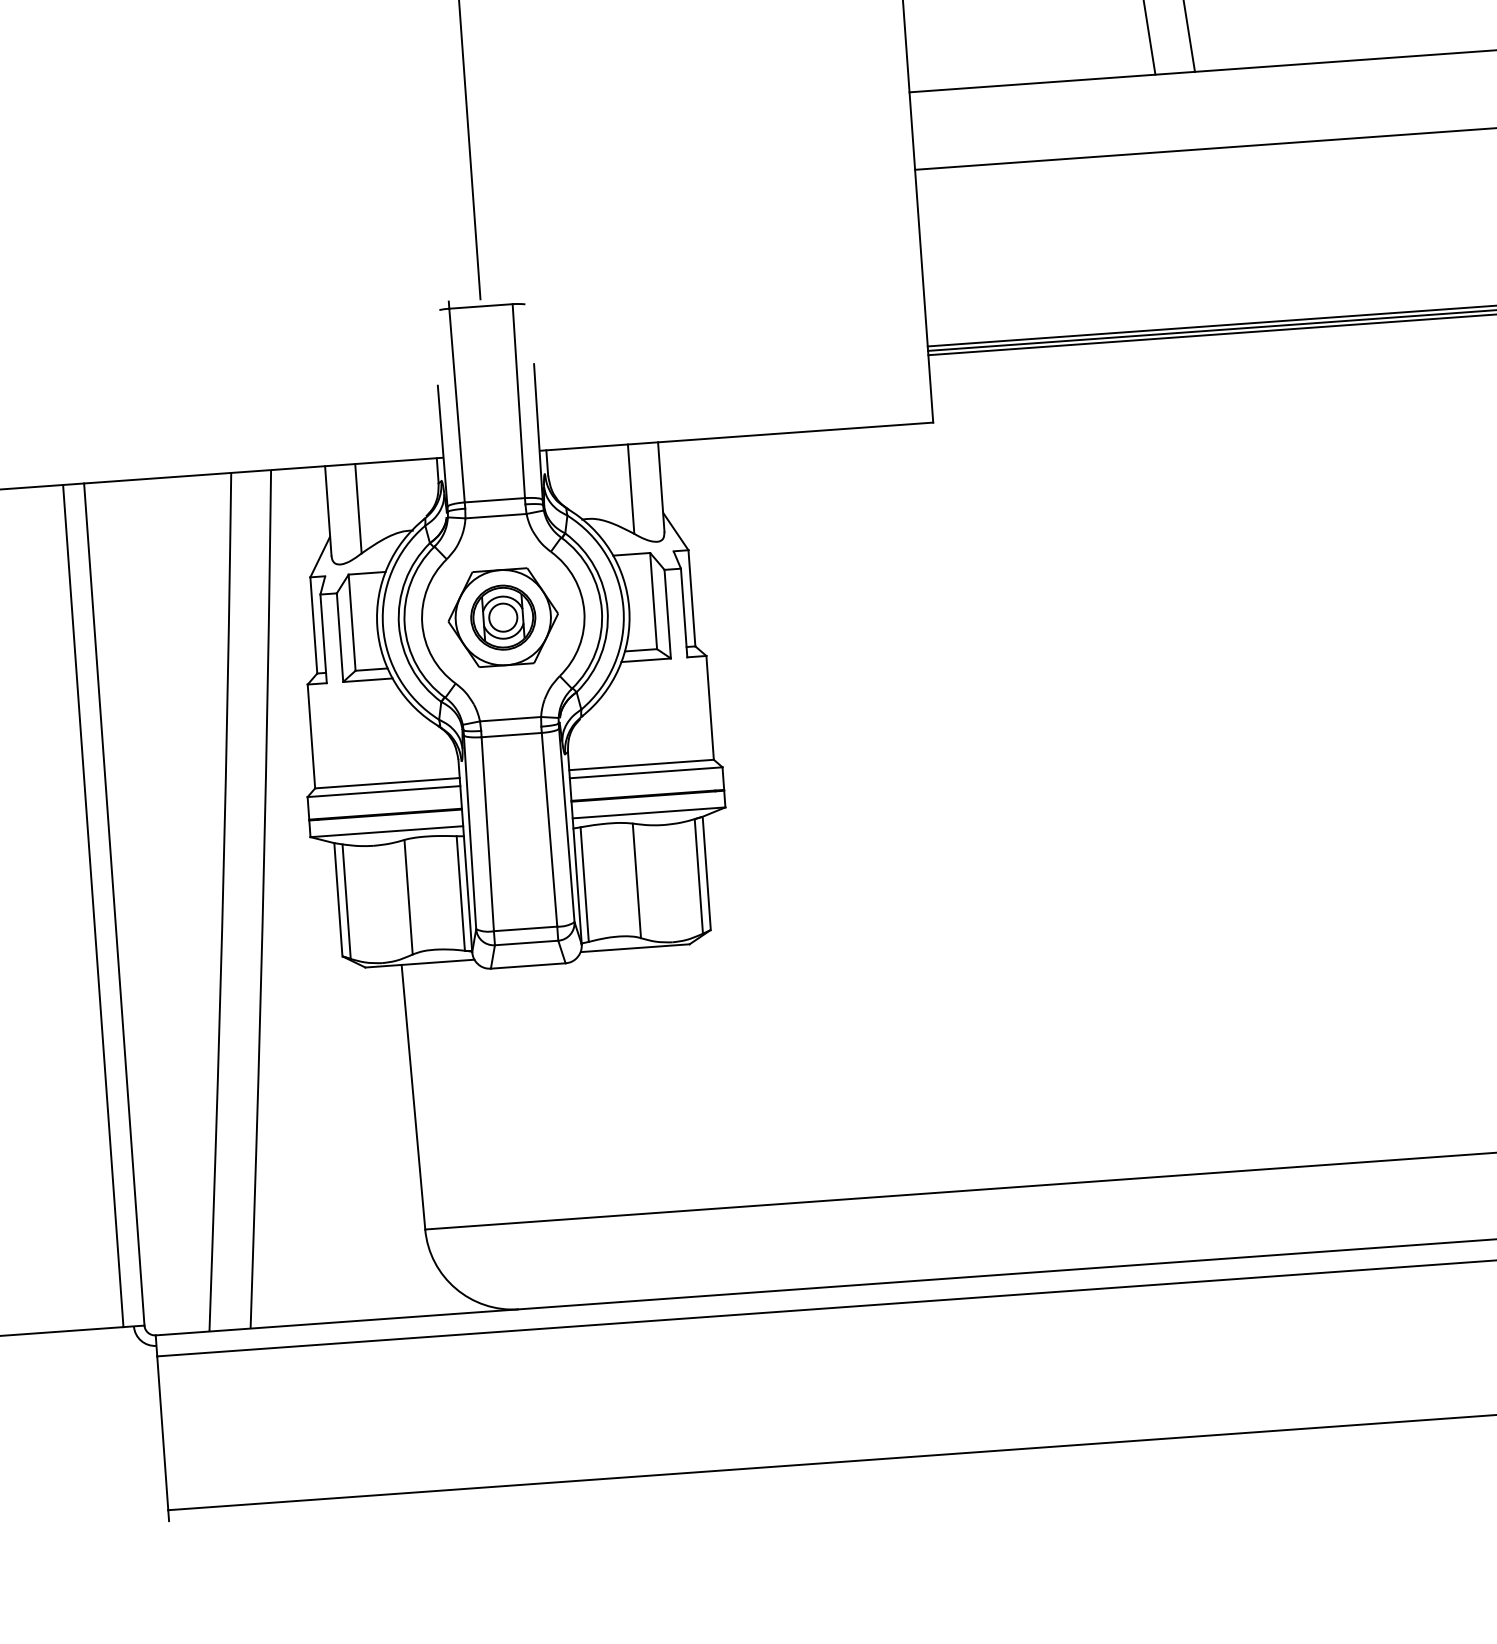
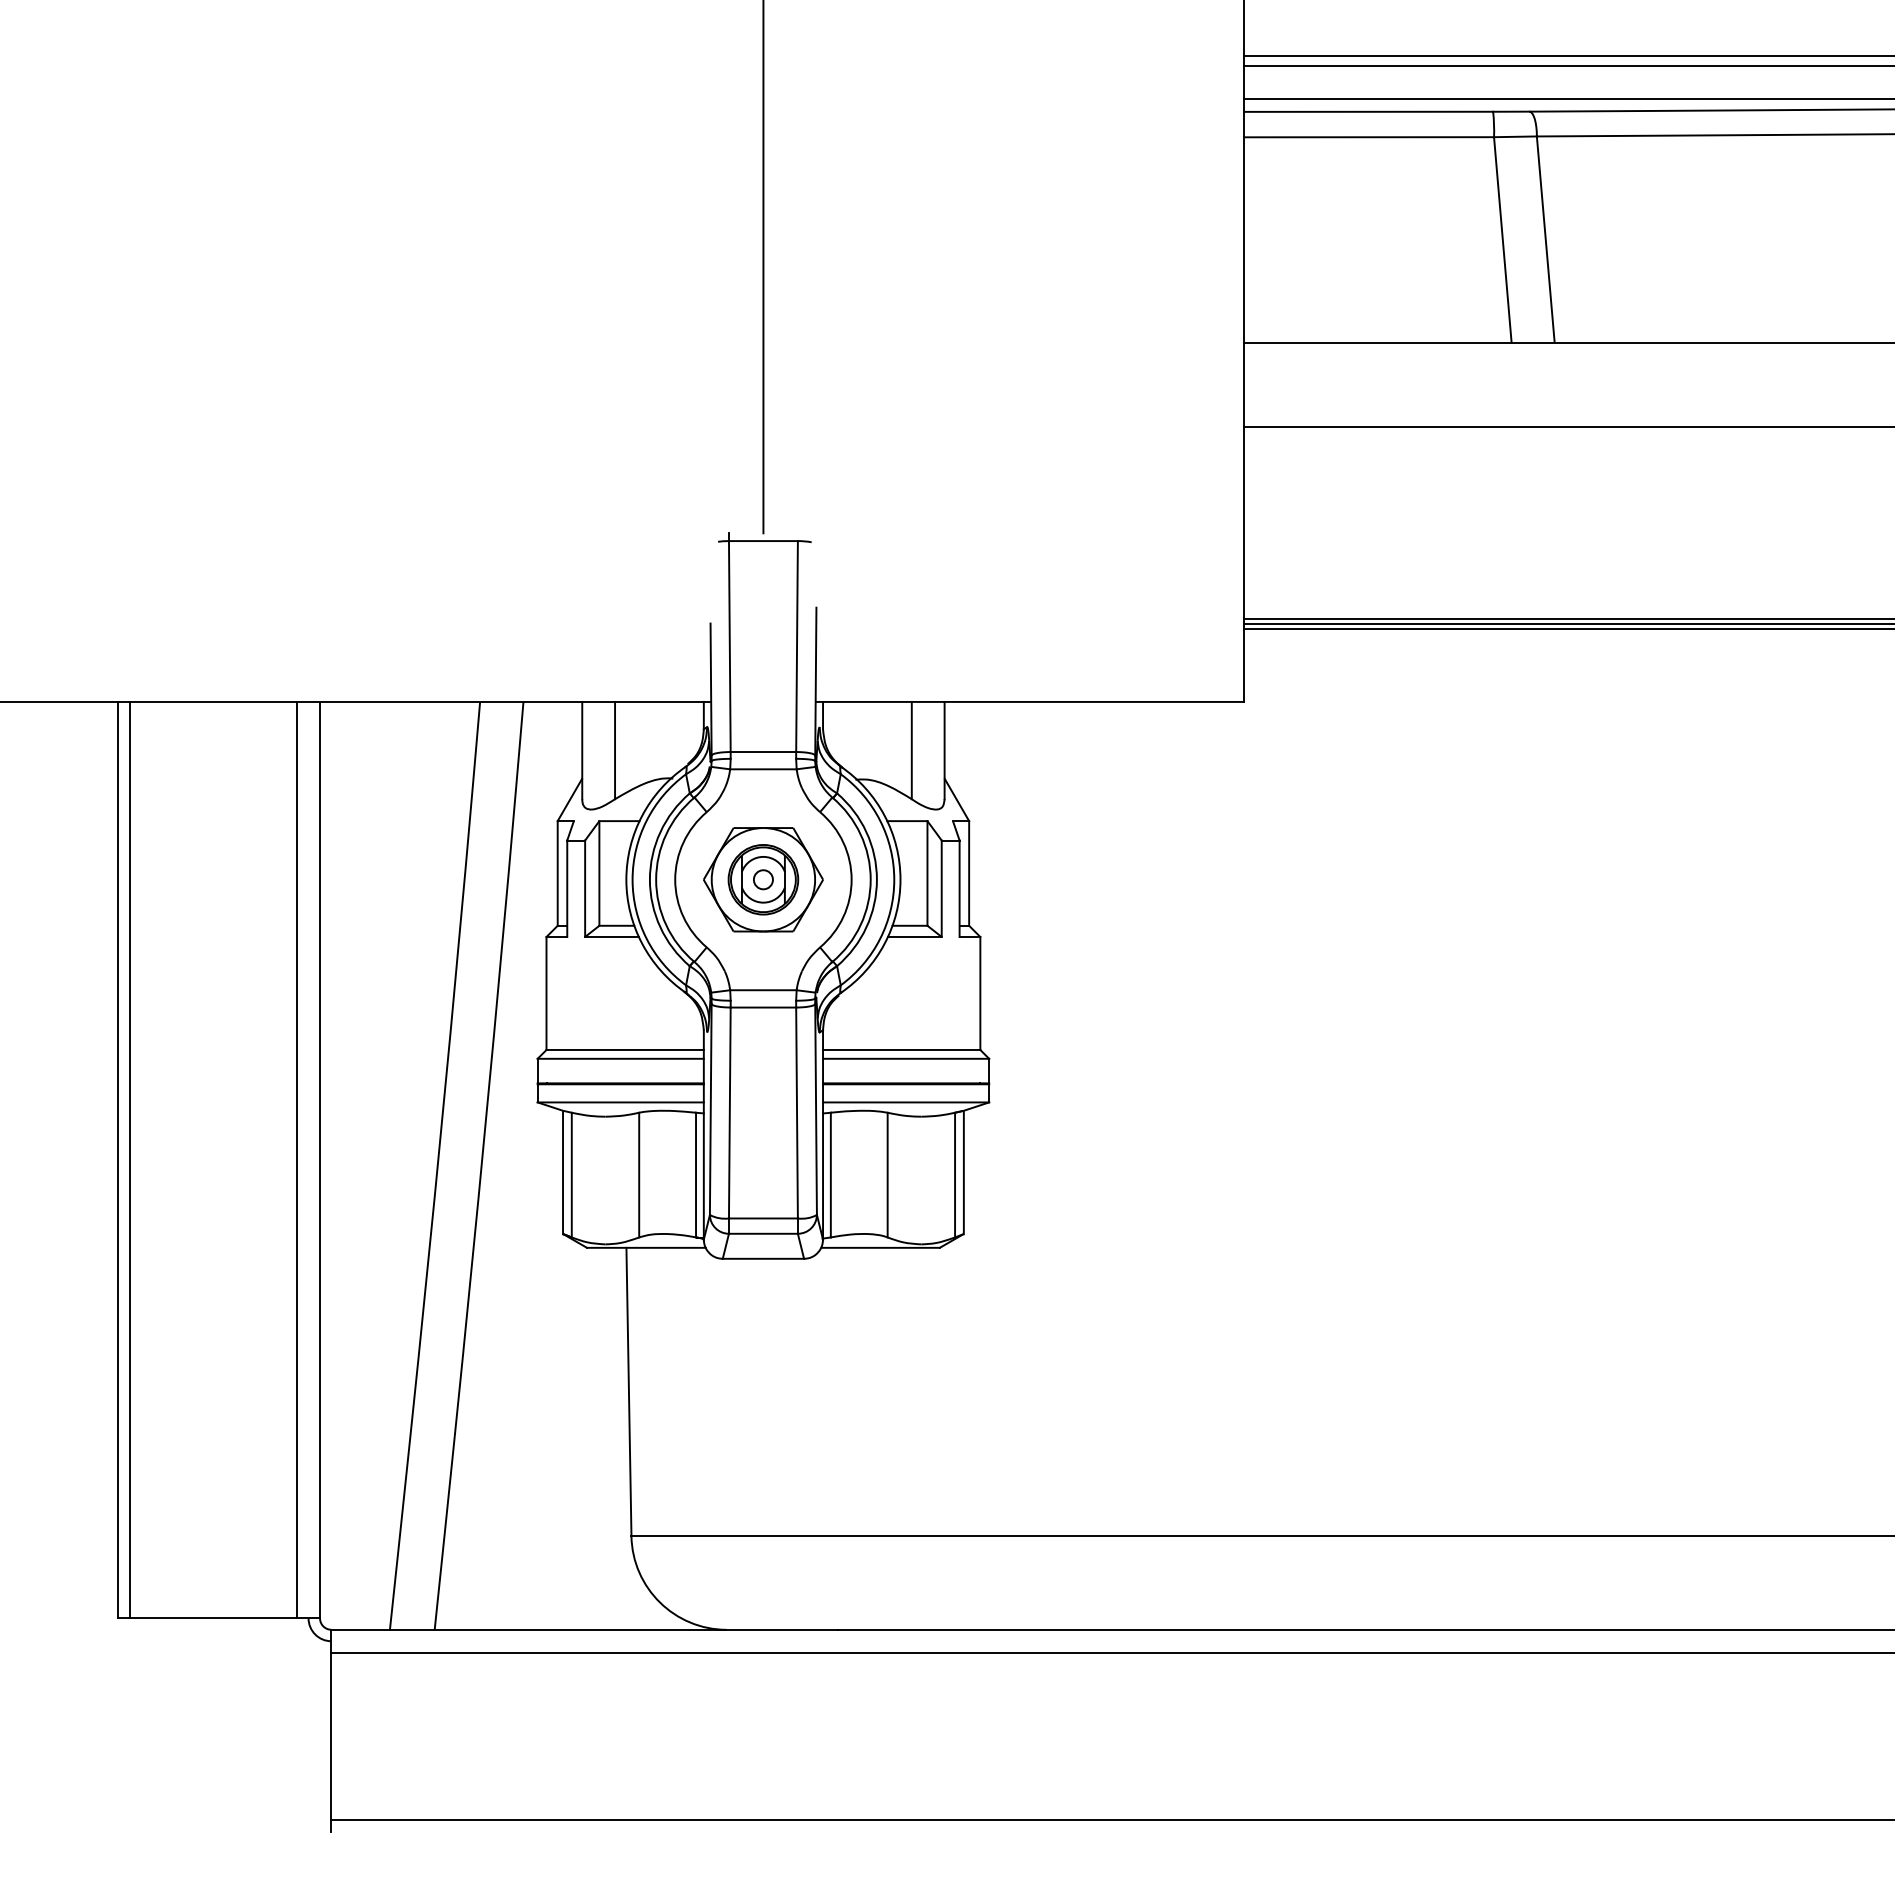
circle: (502, 617) -> (762, 879), size x0.62

